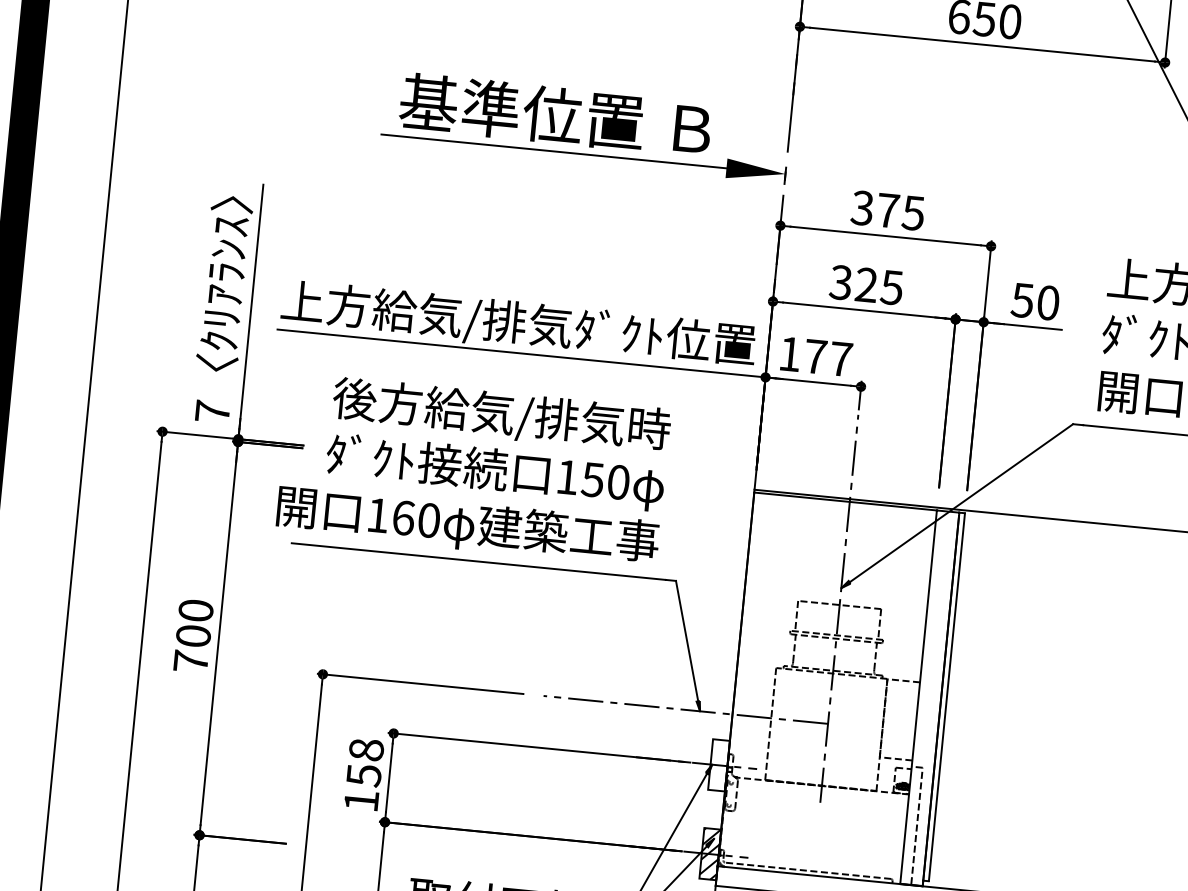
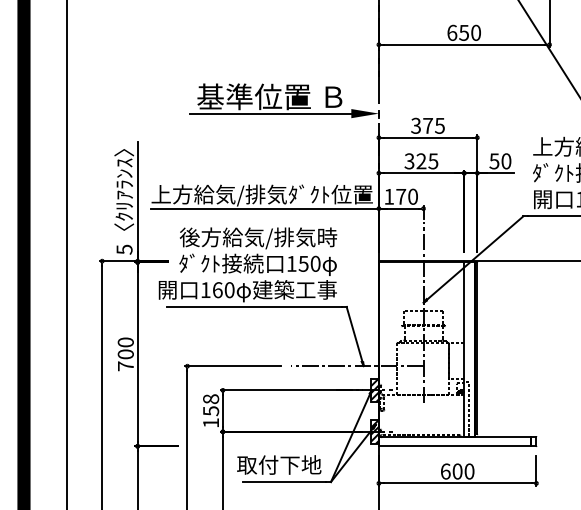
text: (842, 358) -> (413, 196), 177 -> 170
text: (212, 411) -> (124, 249), 7 -> 5
hatch: (718, 765) -> (374, 390), added

